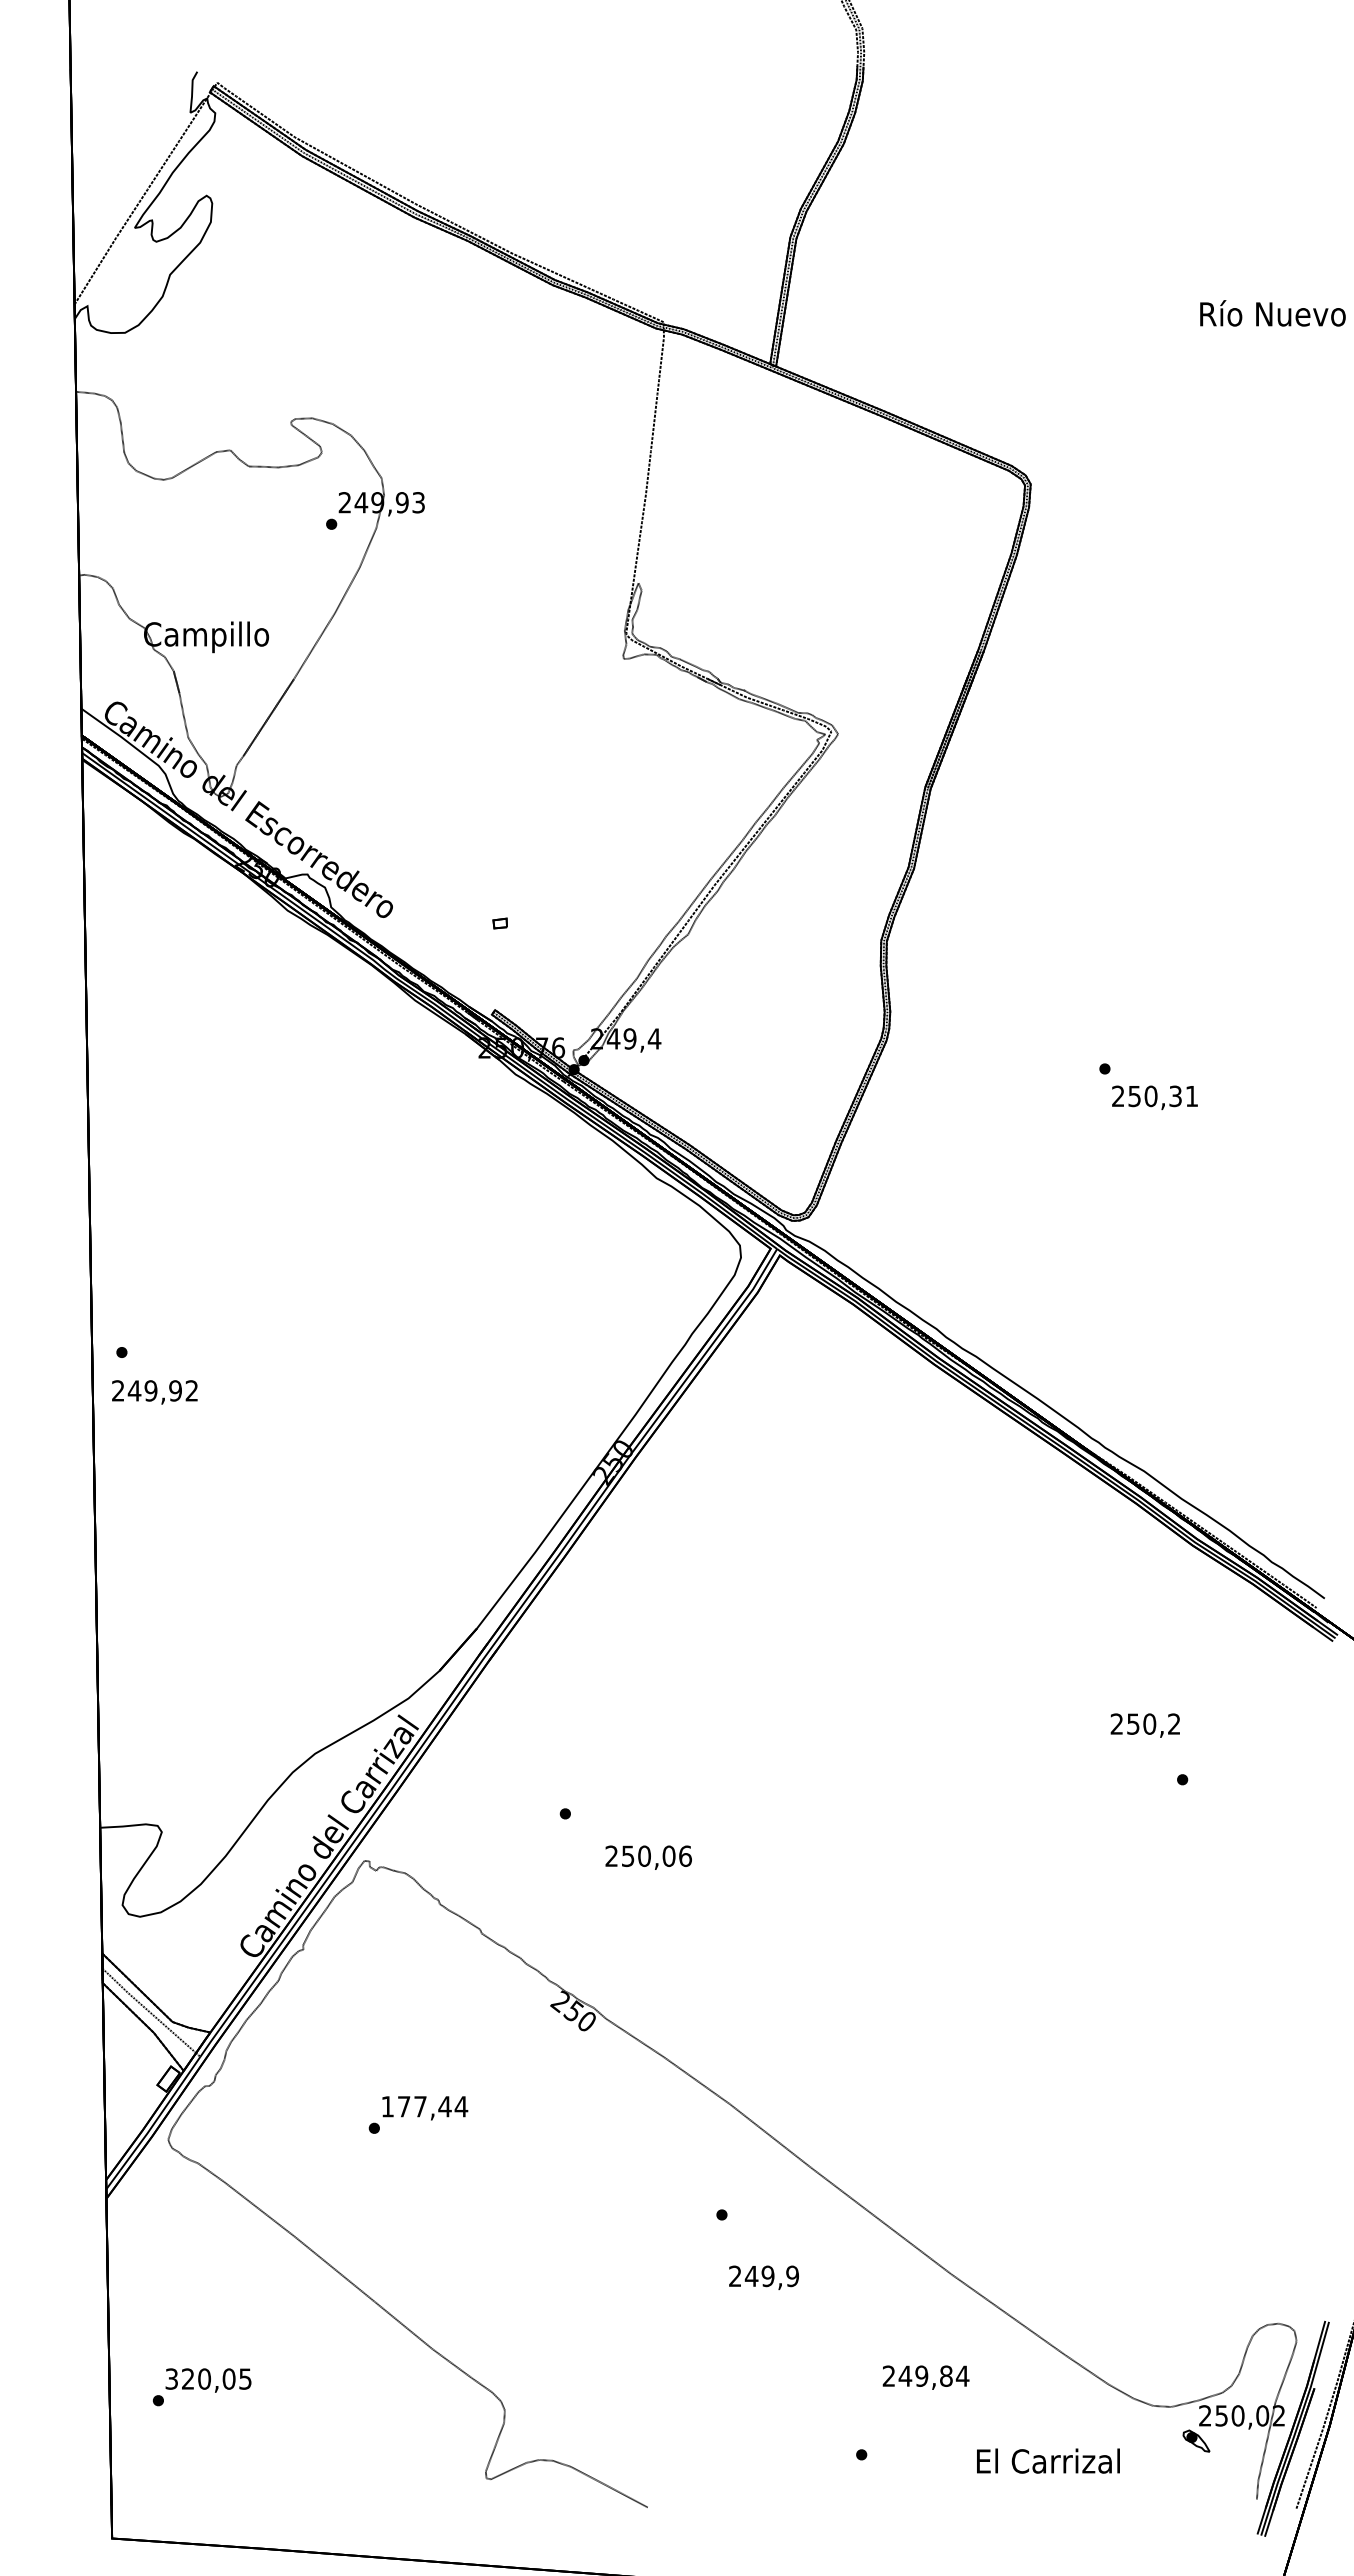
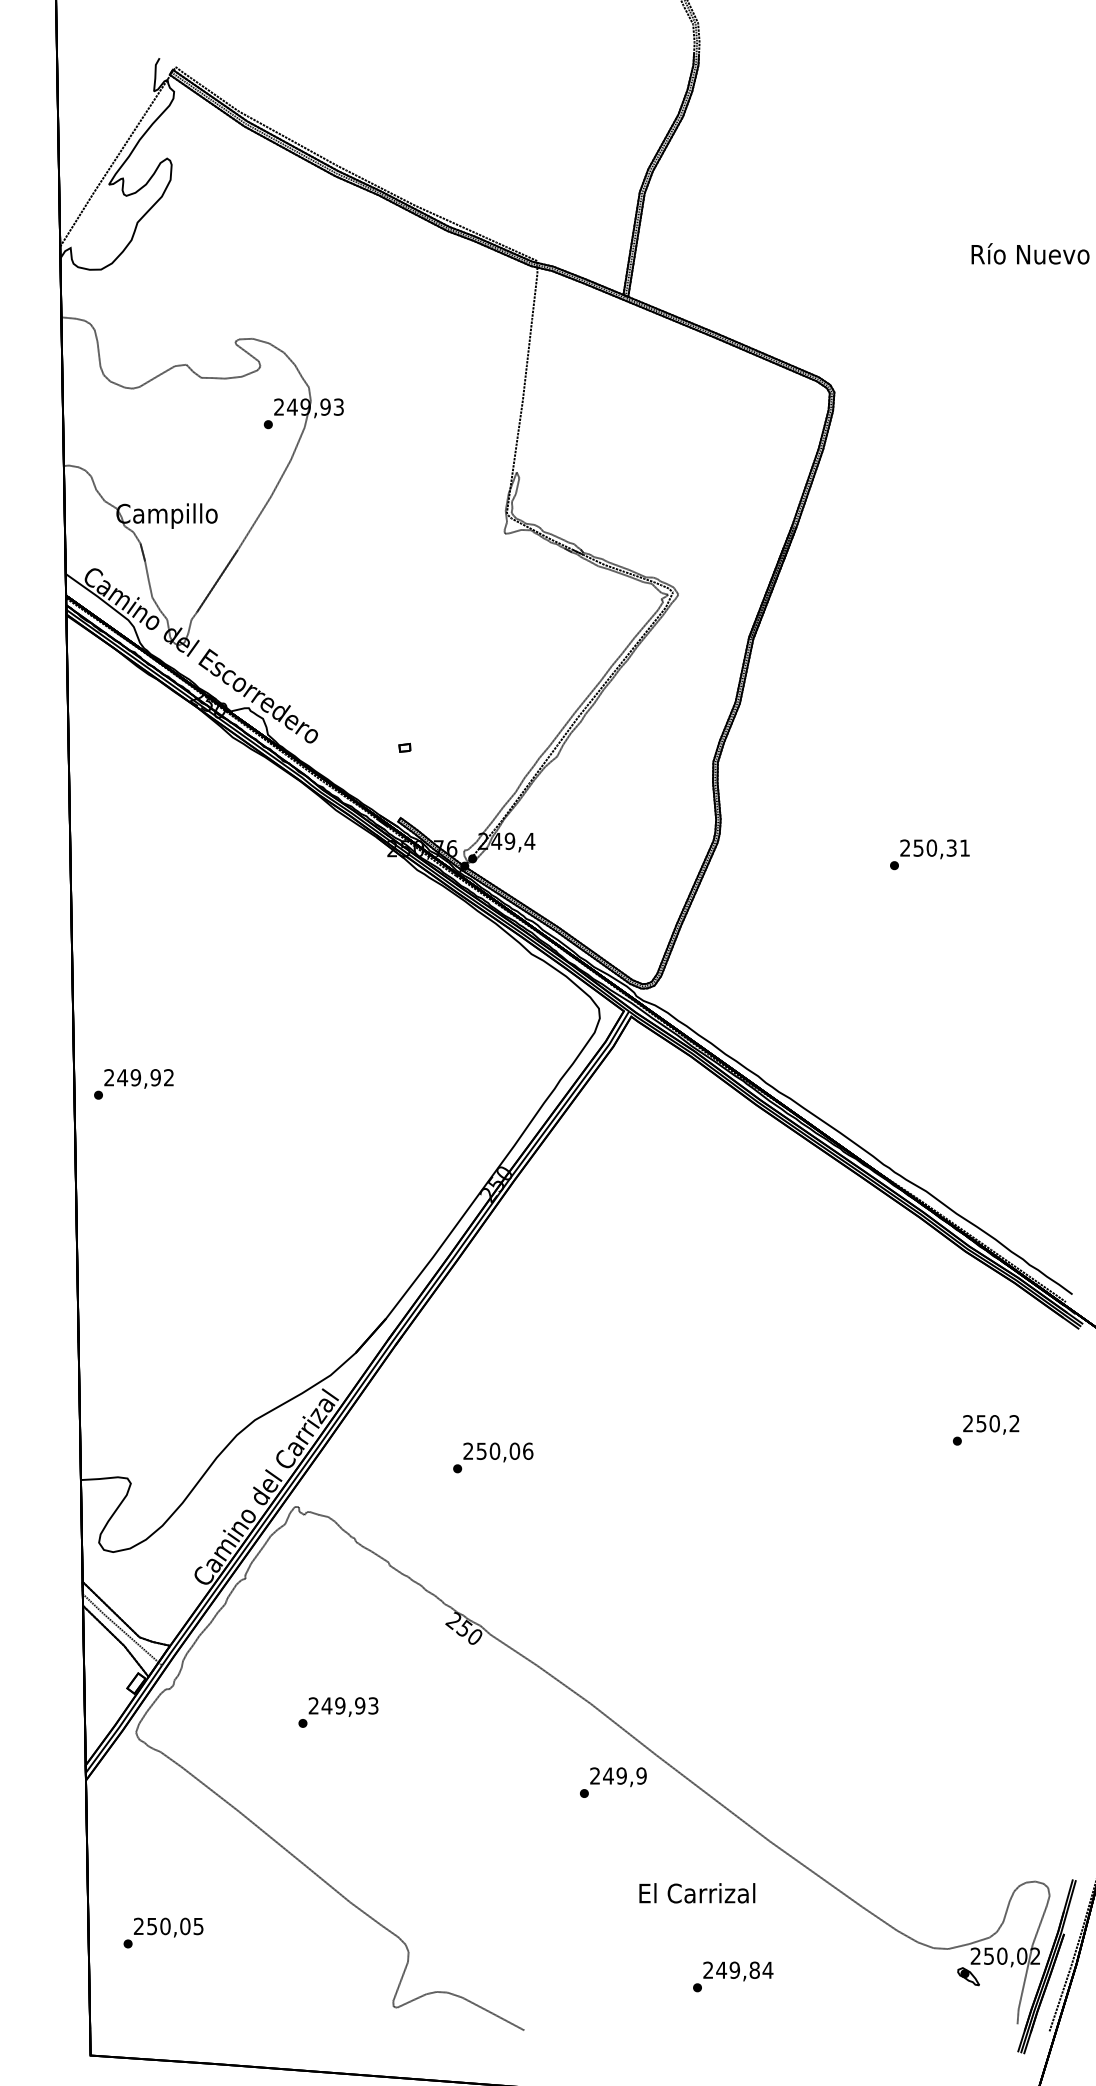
text: (1154, 1097) -> (934, 849), moved
text: (154, 1392) -> (138, 1079), moved
text: (1144, 1725) -> (990, 1424), moved
text: (648, 1857) -> (498, 1452), moved
text: (424, 2106) -> (343, 1705), 177,44 -> 249,93
text: (763, 2277) -> (618, 1776), moved
text: (925, 2377) -> (737, 1971), moved
text: (179, 2378) -> (145, 1925), 320,05 -> 250,05
text: (1048, 2460) -> (697, 1892), moved

